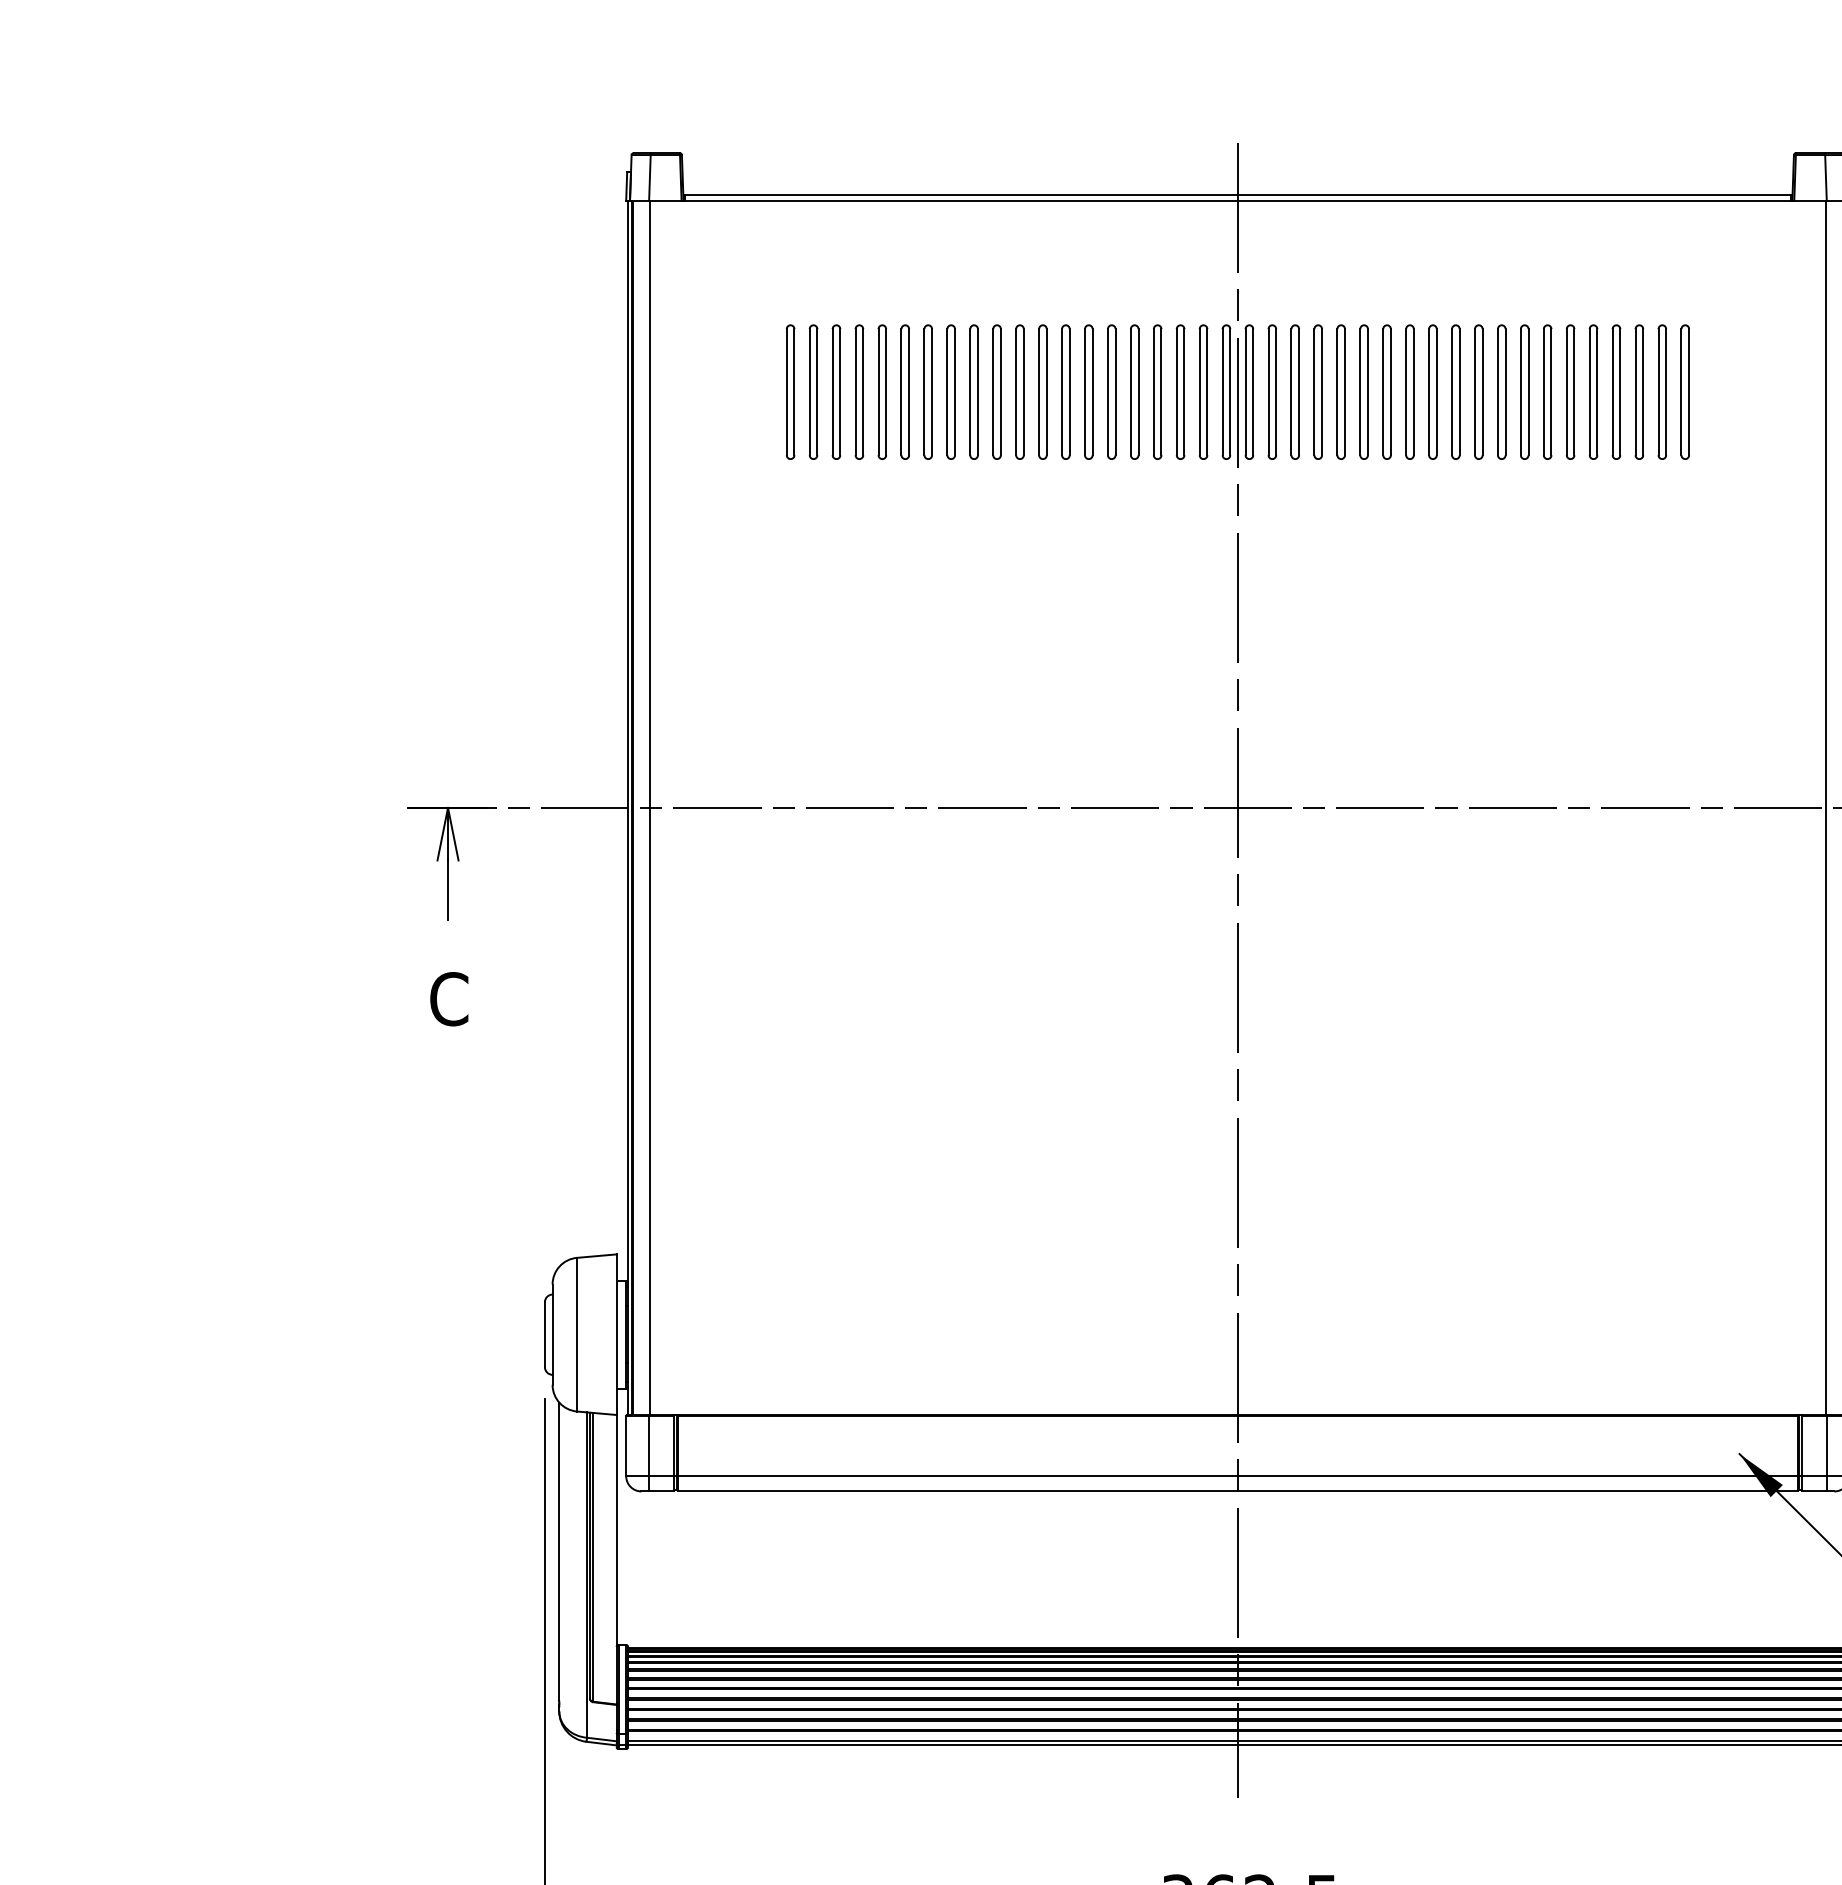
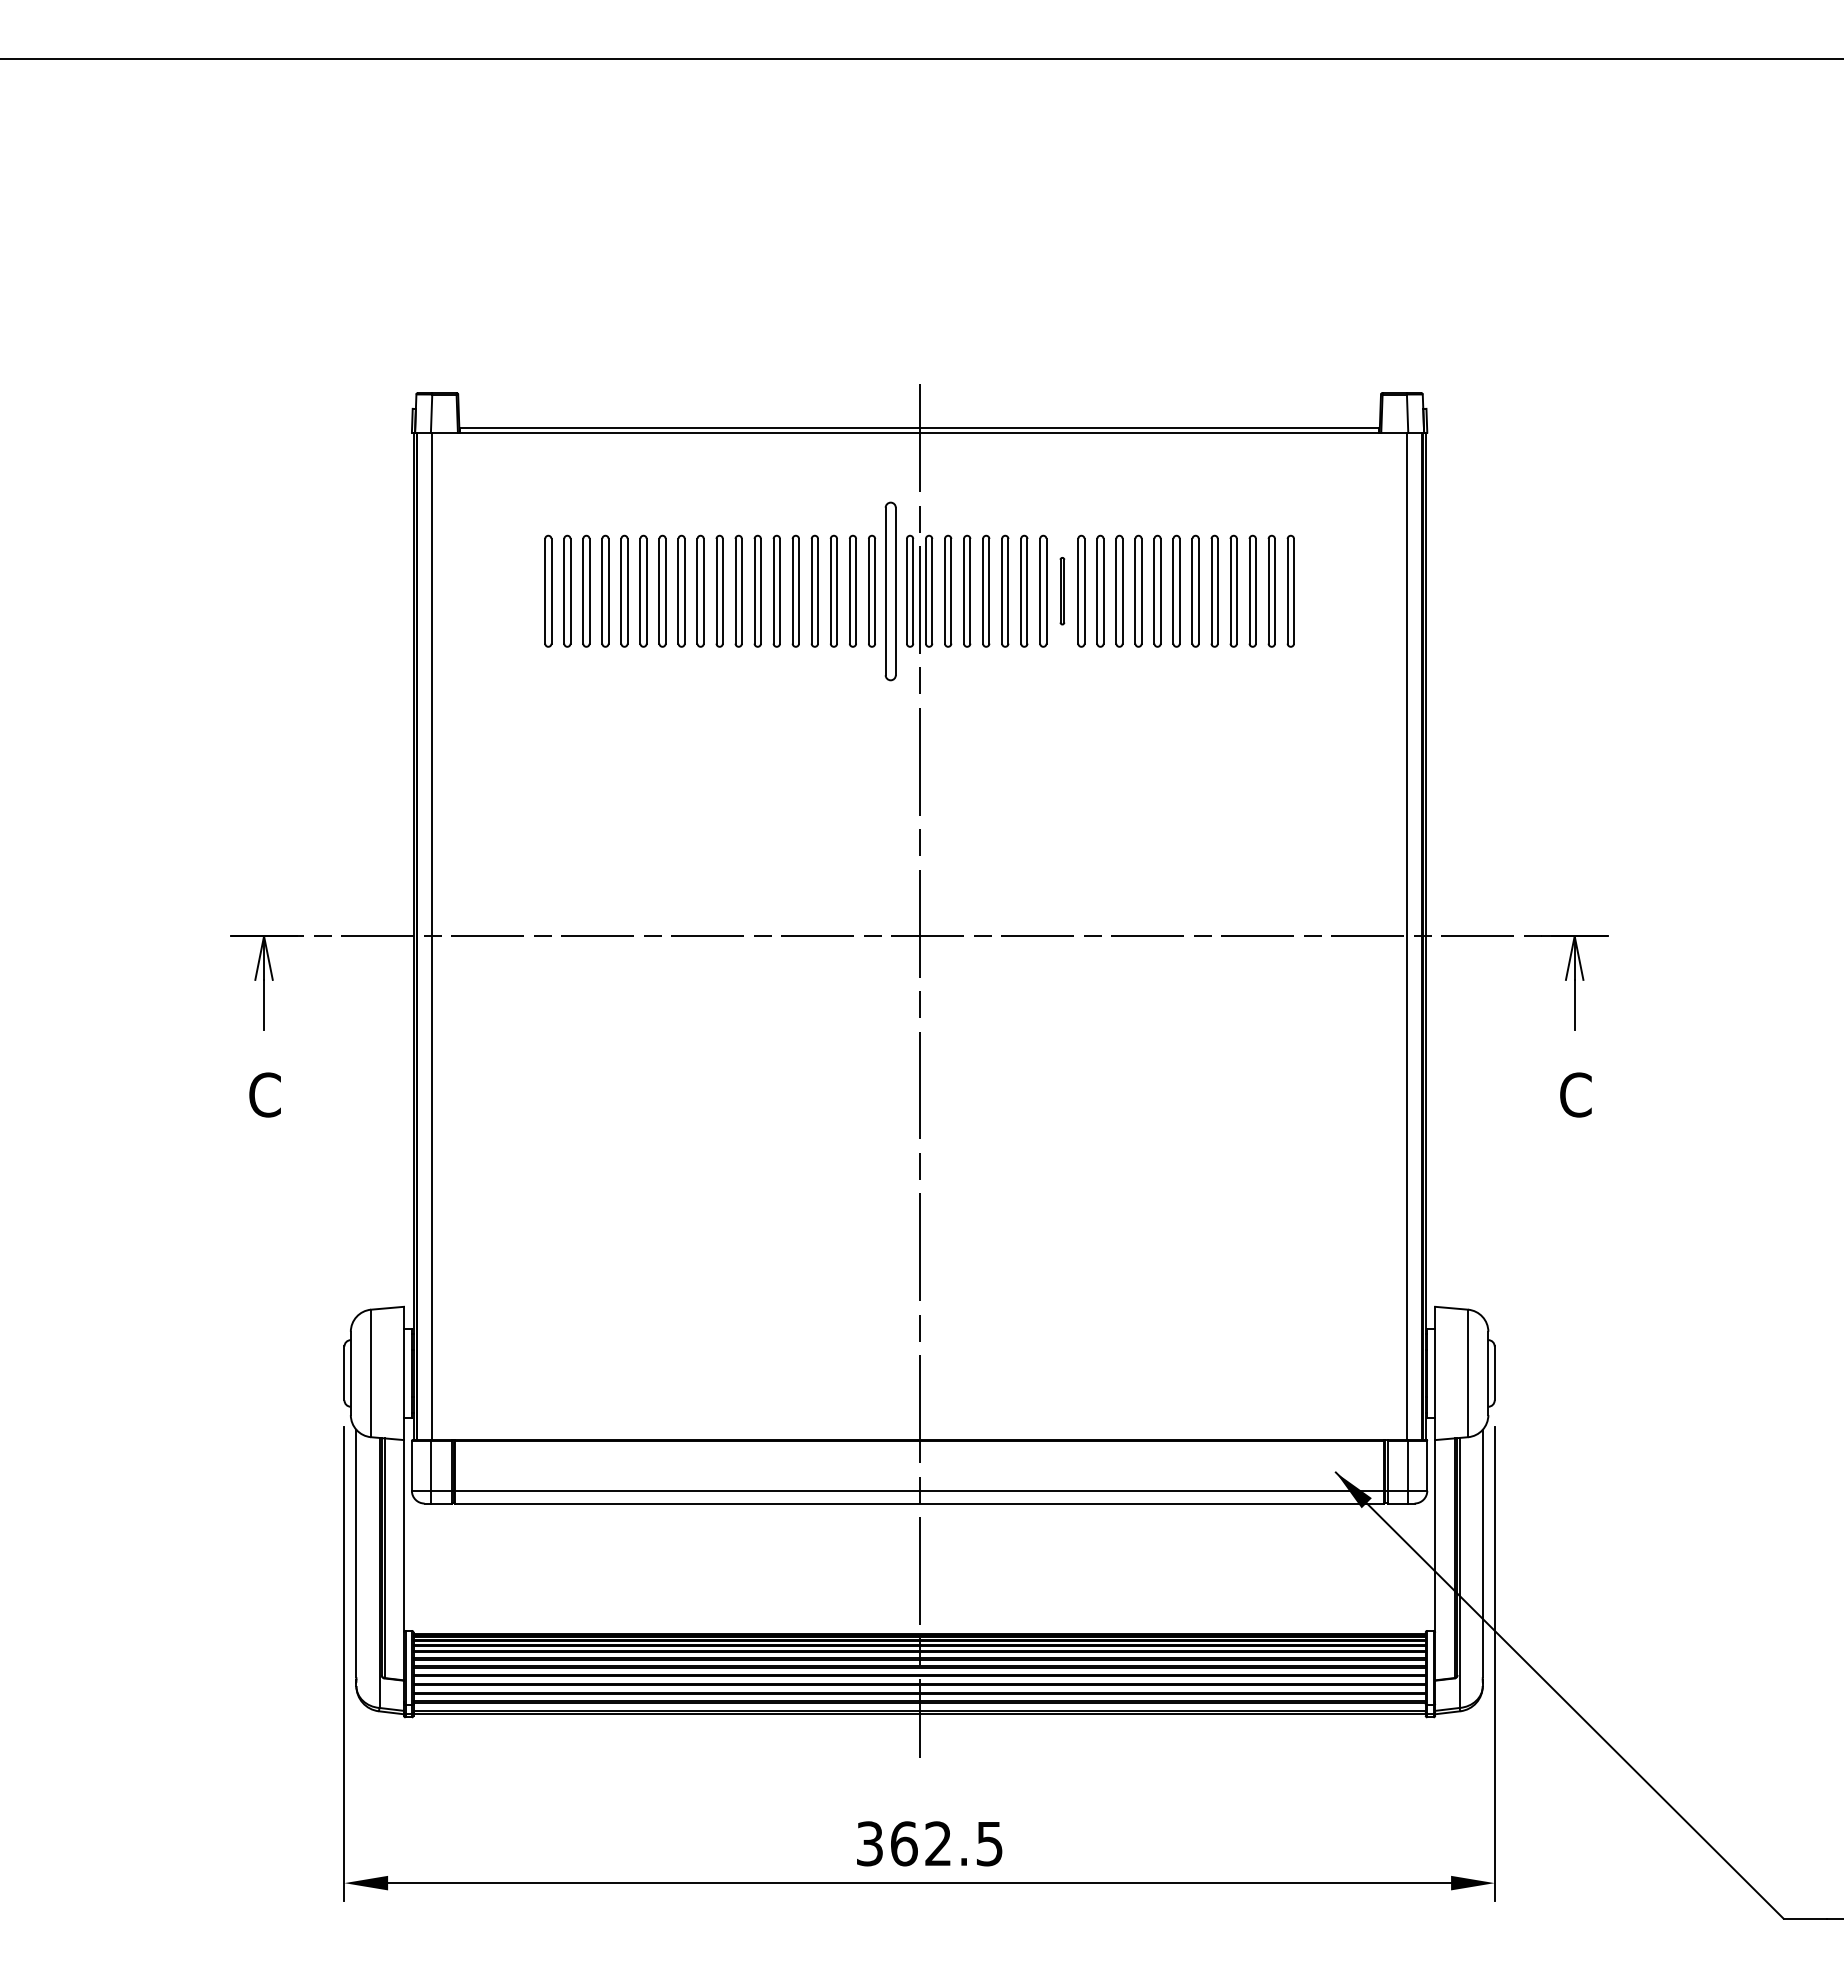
part: (1204, 391) -> (891, 590), size x1.6
part: (1410, 391) -> (1062, 590), size x0.6

